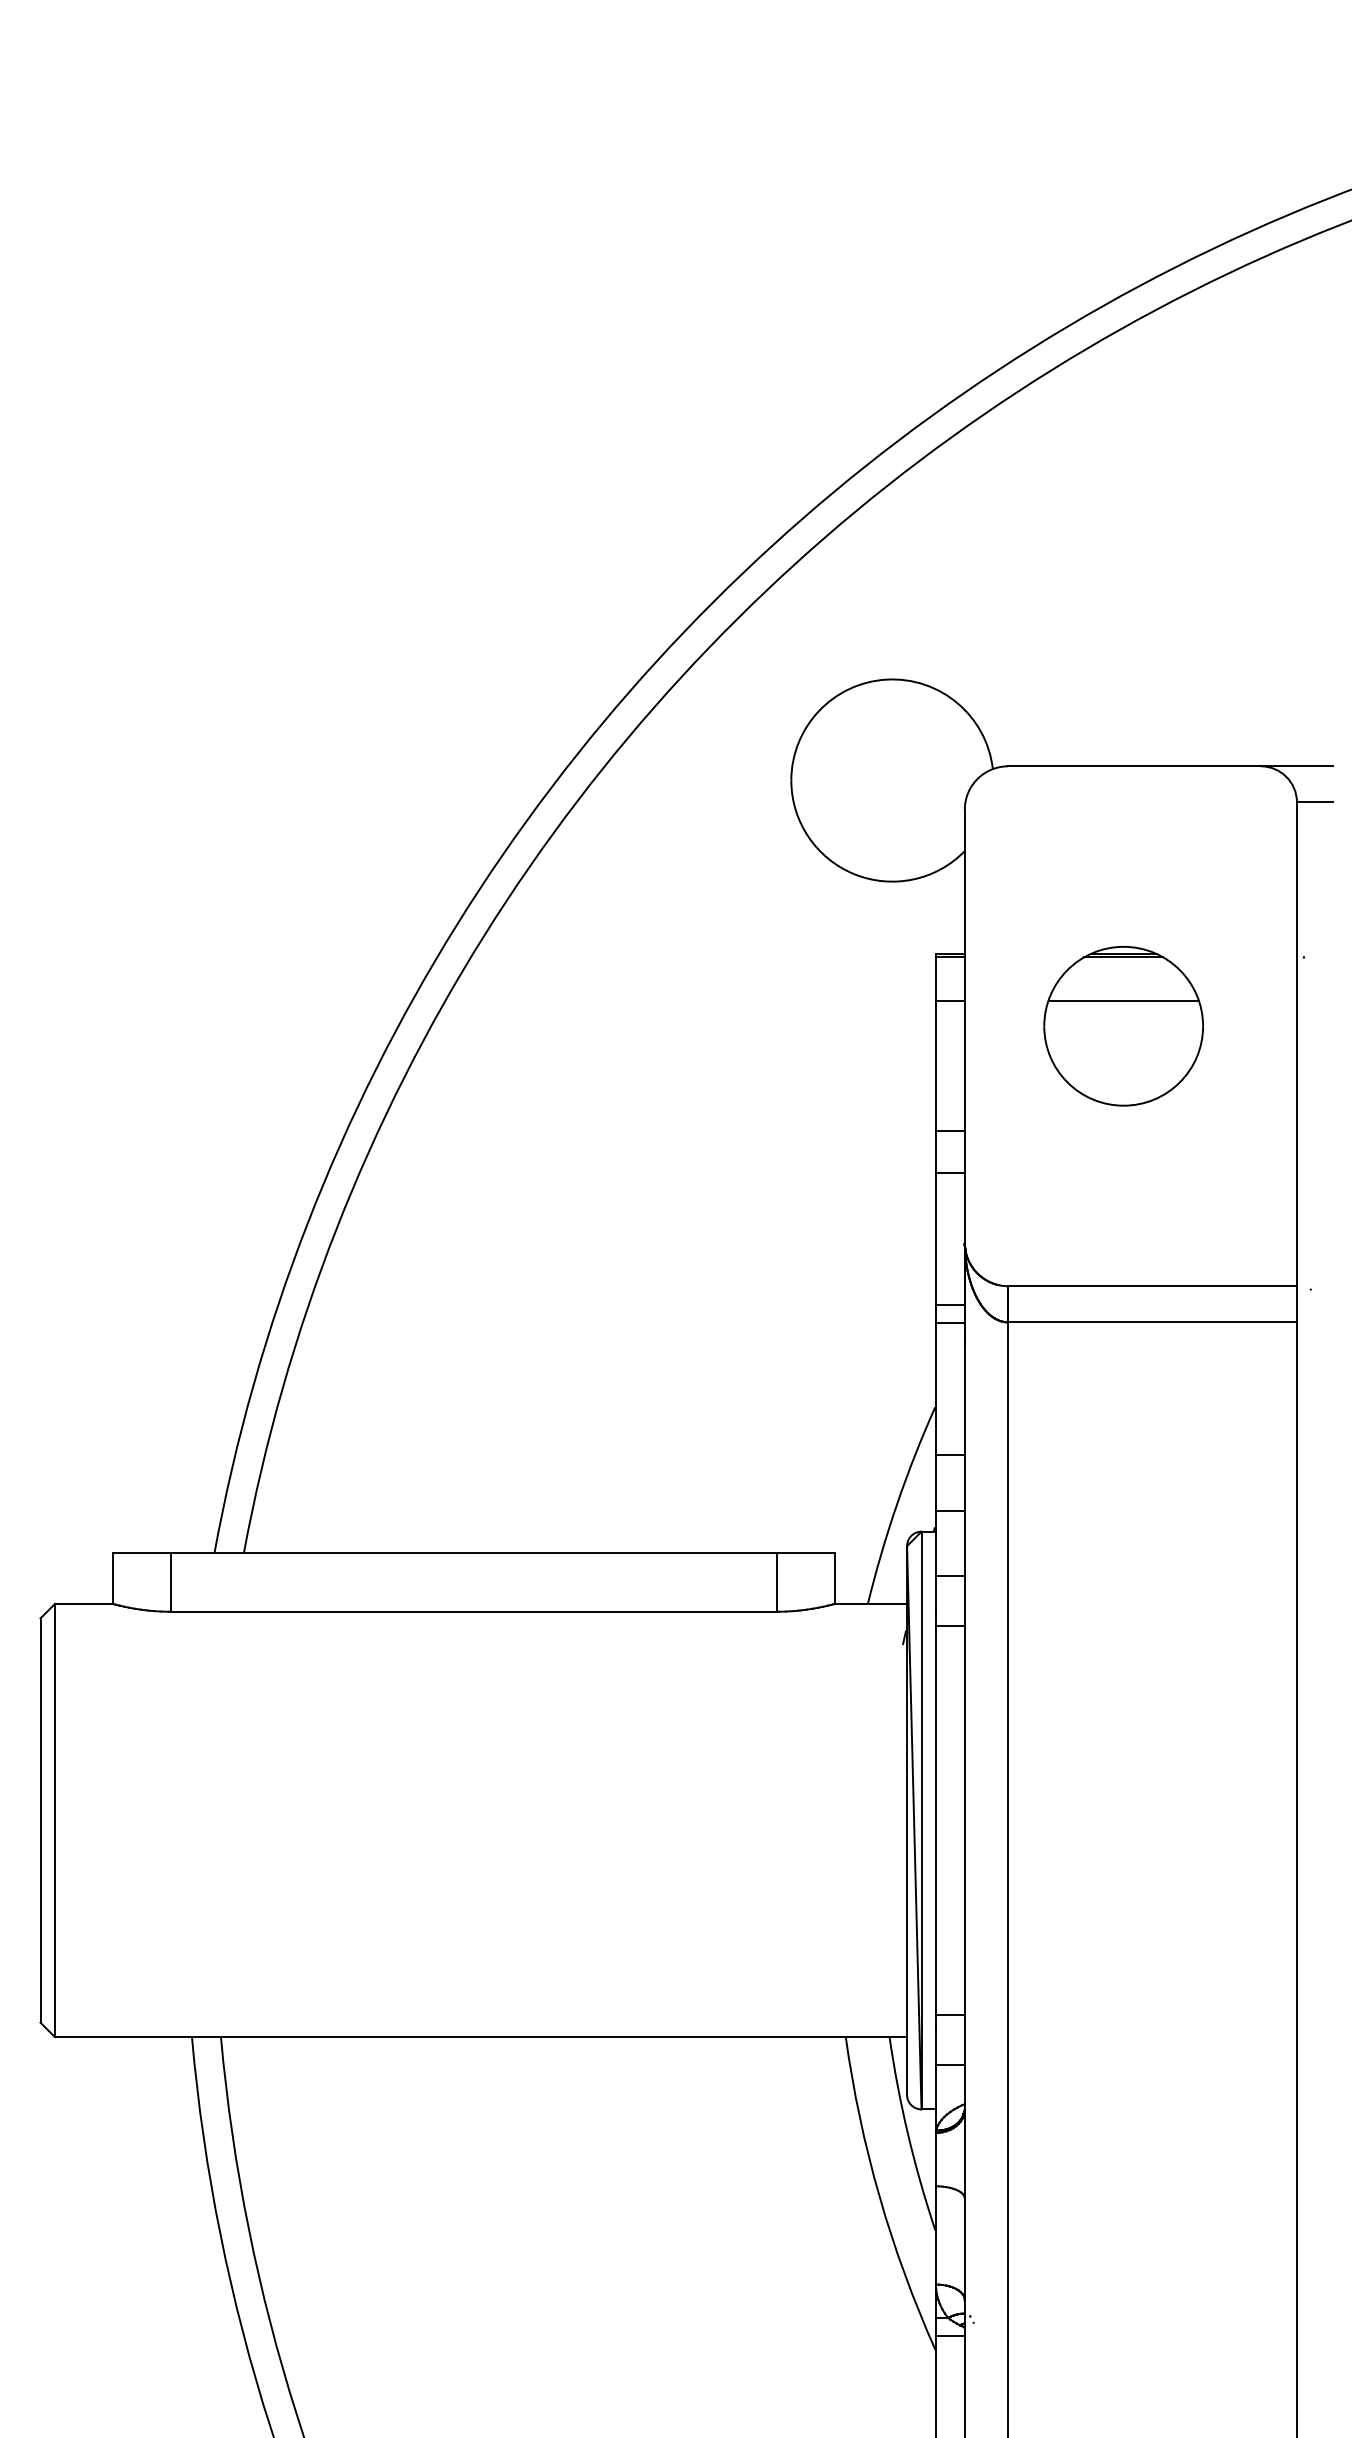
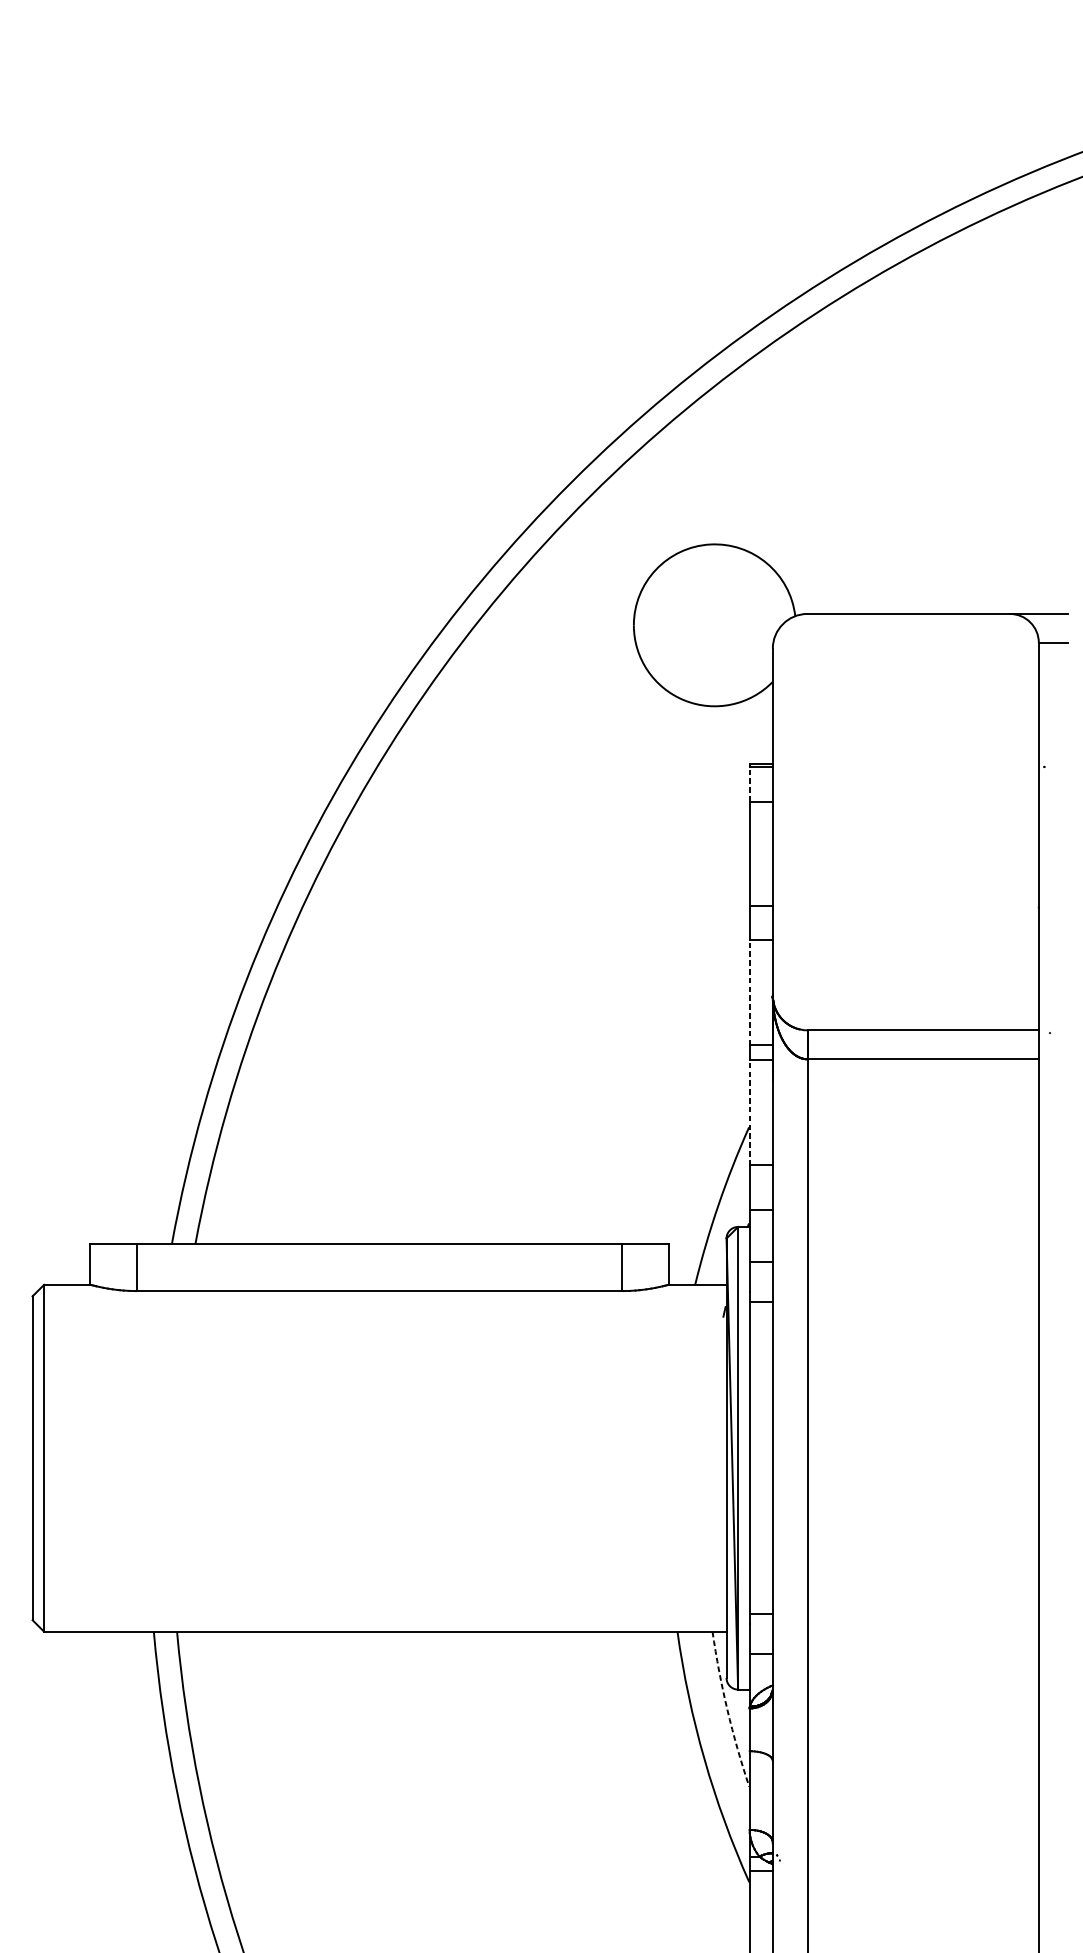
line: (935, 978) -> (749, 783), solid -> dashed
part: (1123, 1026) -> (899, 822), removed
line: (935, 1238) -> (749, 992), solid -> dashed
line: (935, 1388) -> (749, 1112), solid -> dashed
arc: (908, 2134) -> (727, 1709), solid -> dashed

